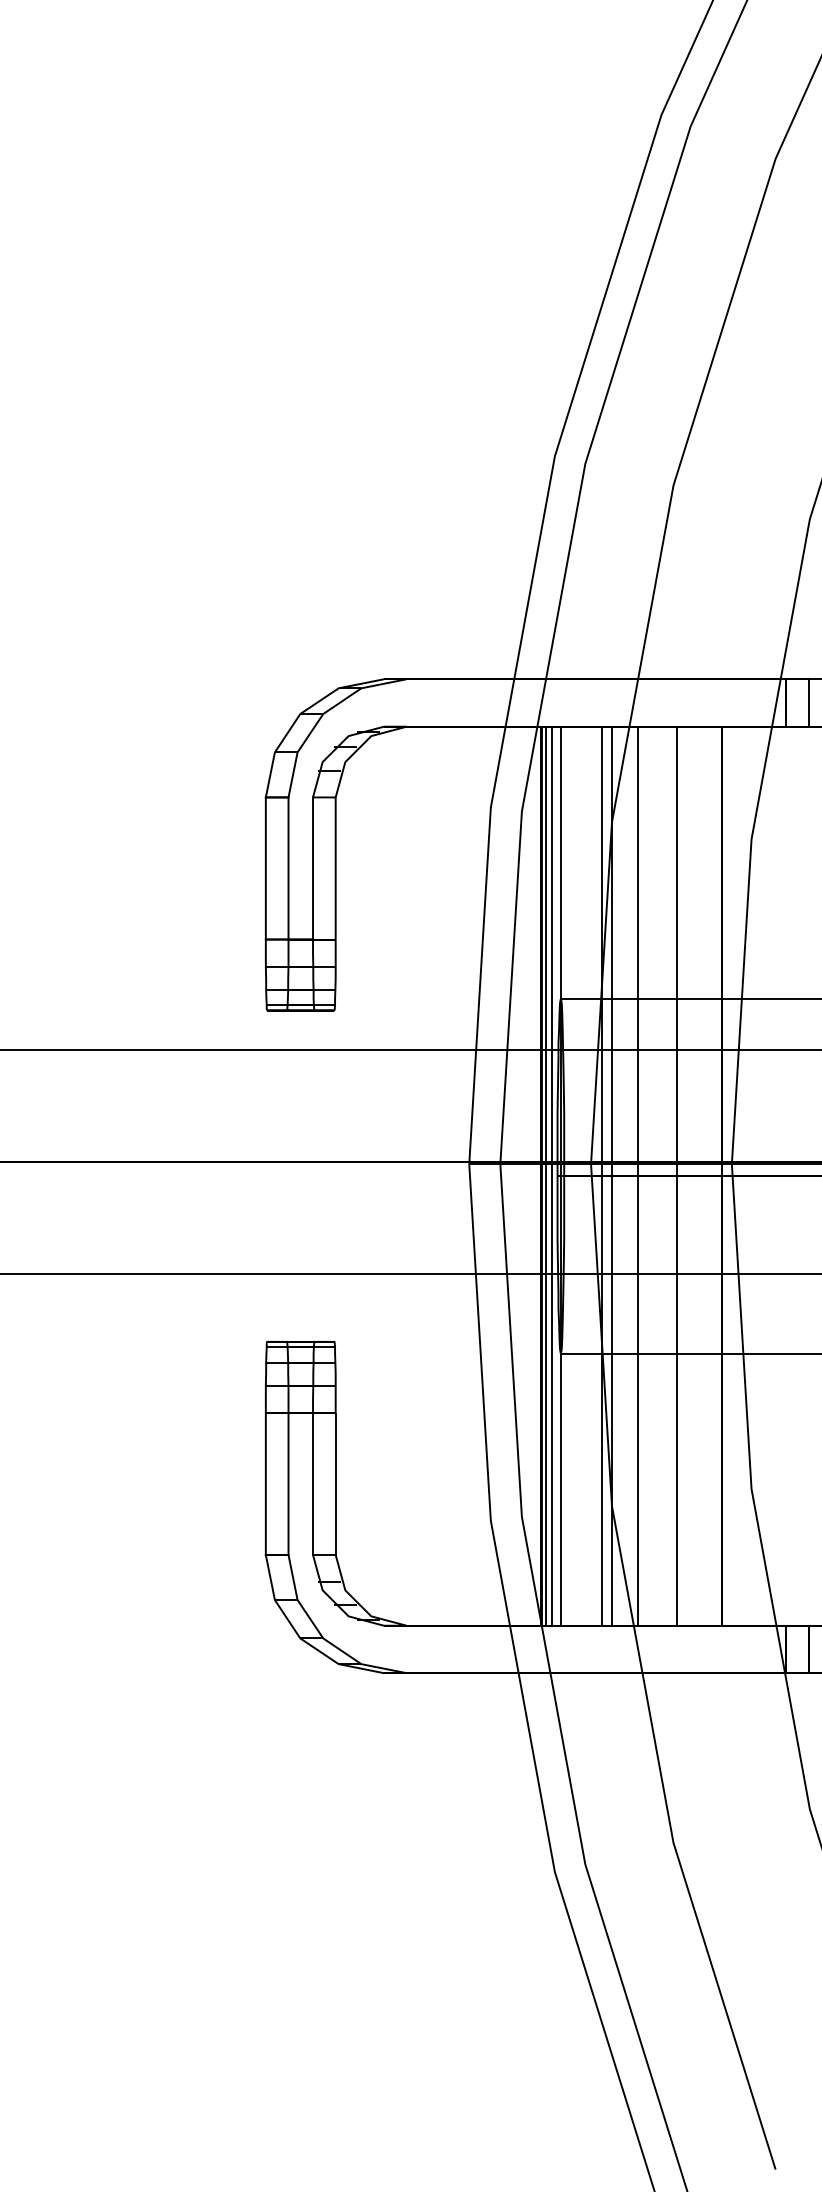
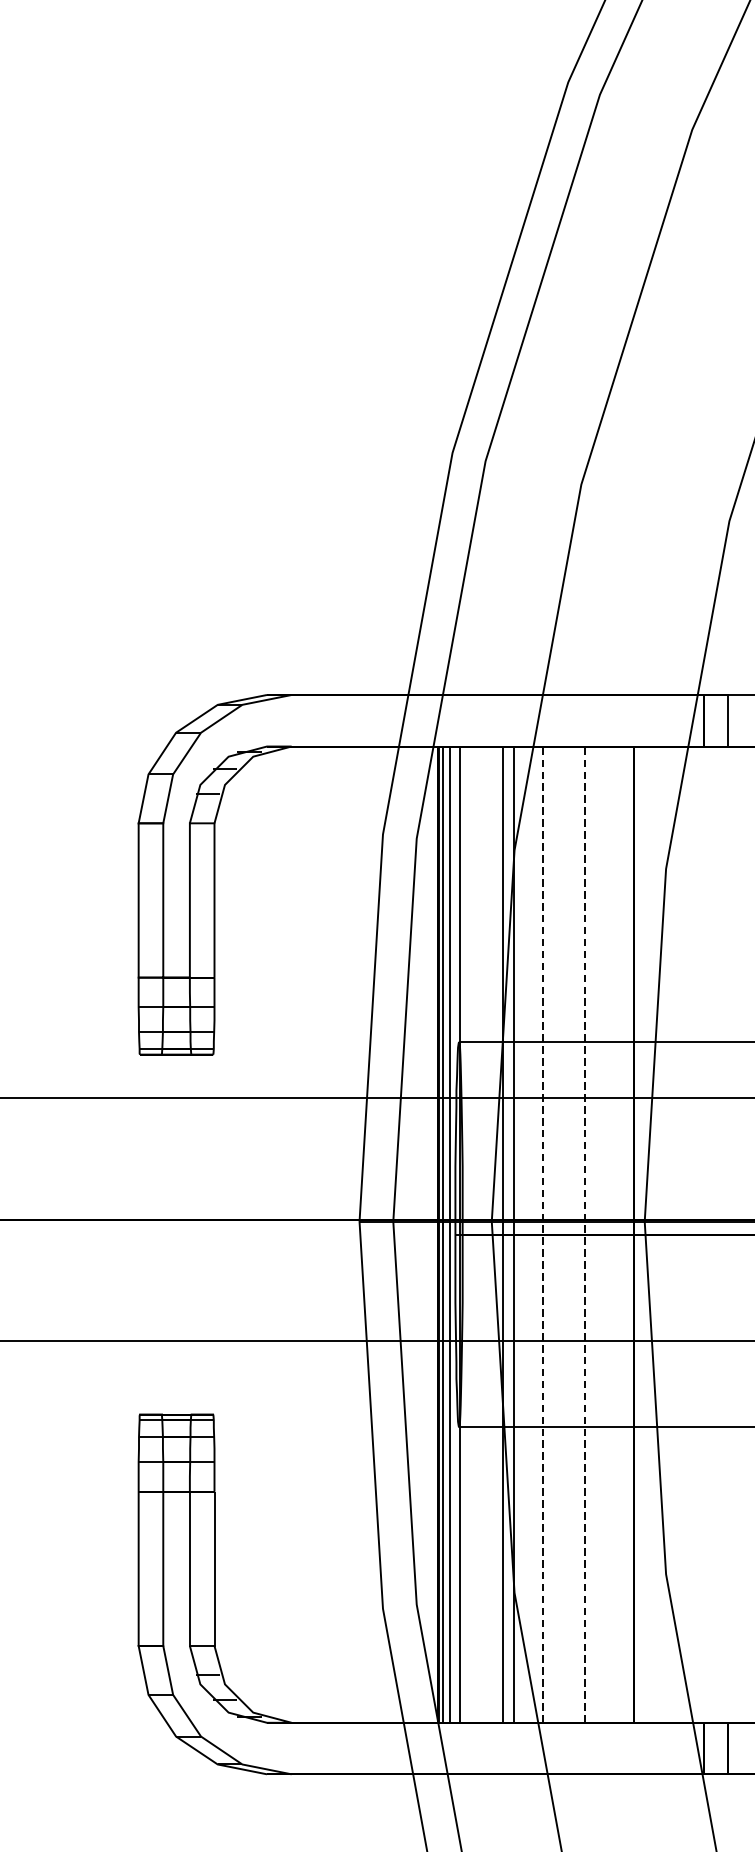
line: (637, 1176) -> (542, 1234), solid -> dashed
line: (676, 1176) -> (584, 1234), solid -> dashed

